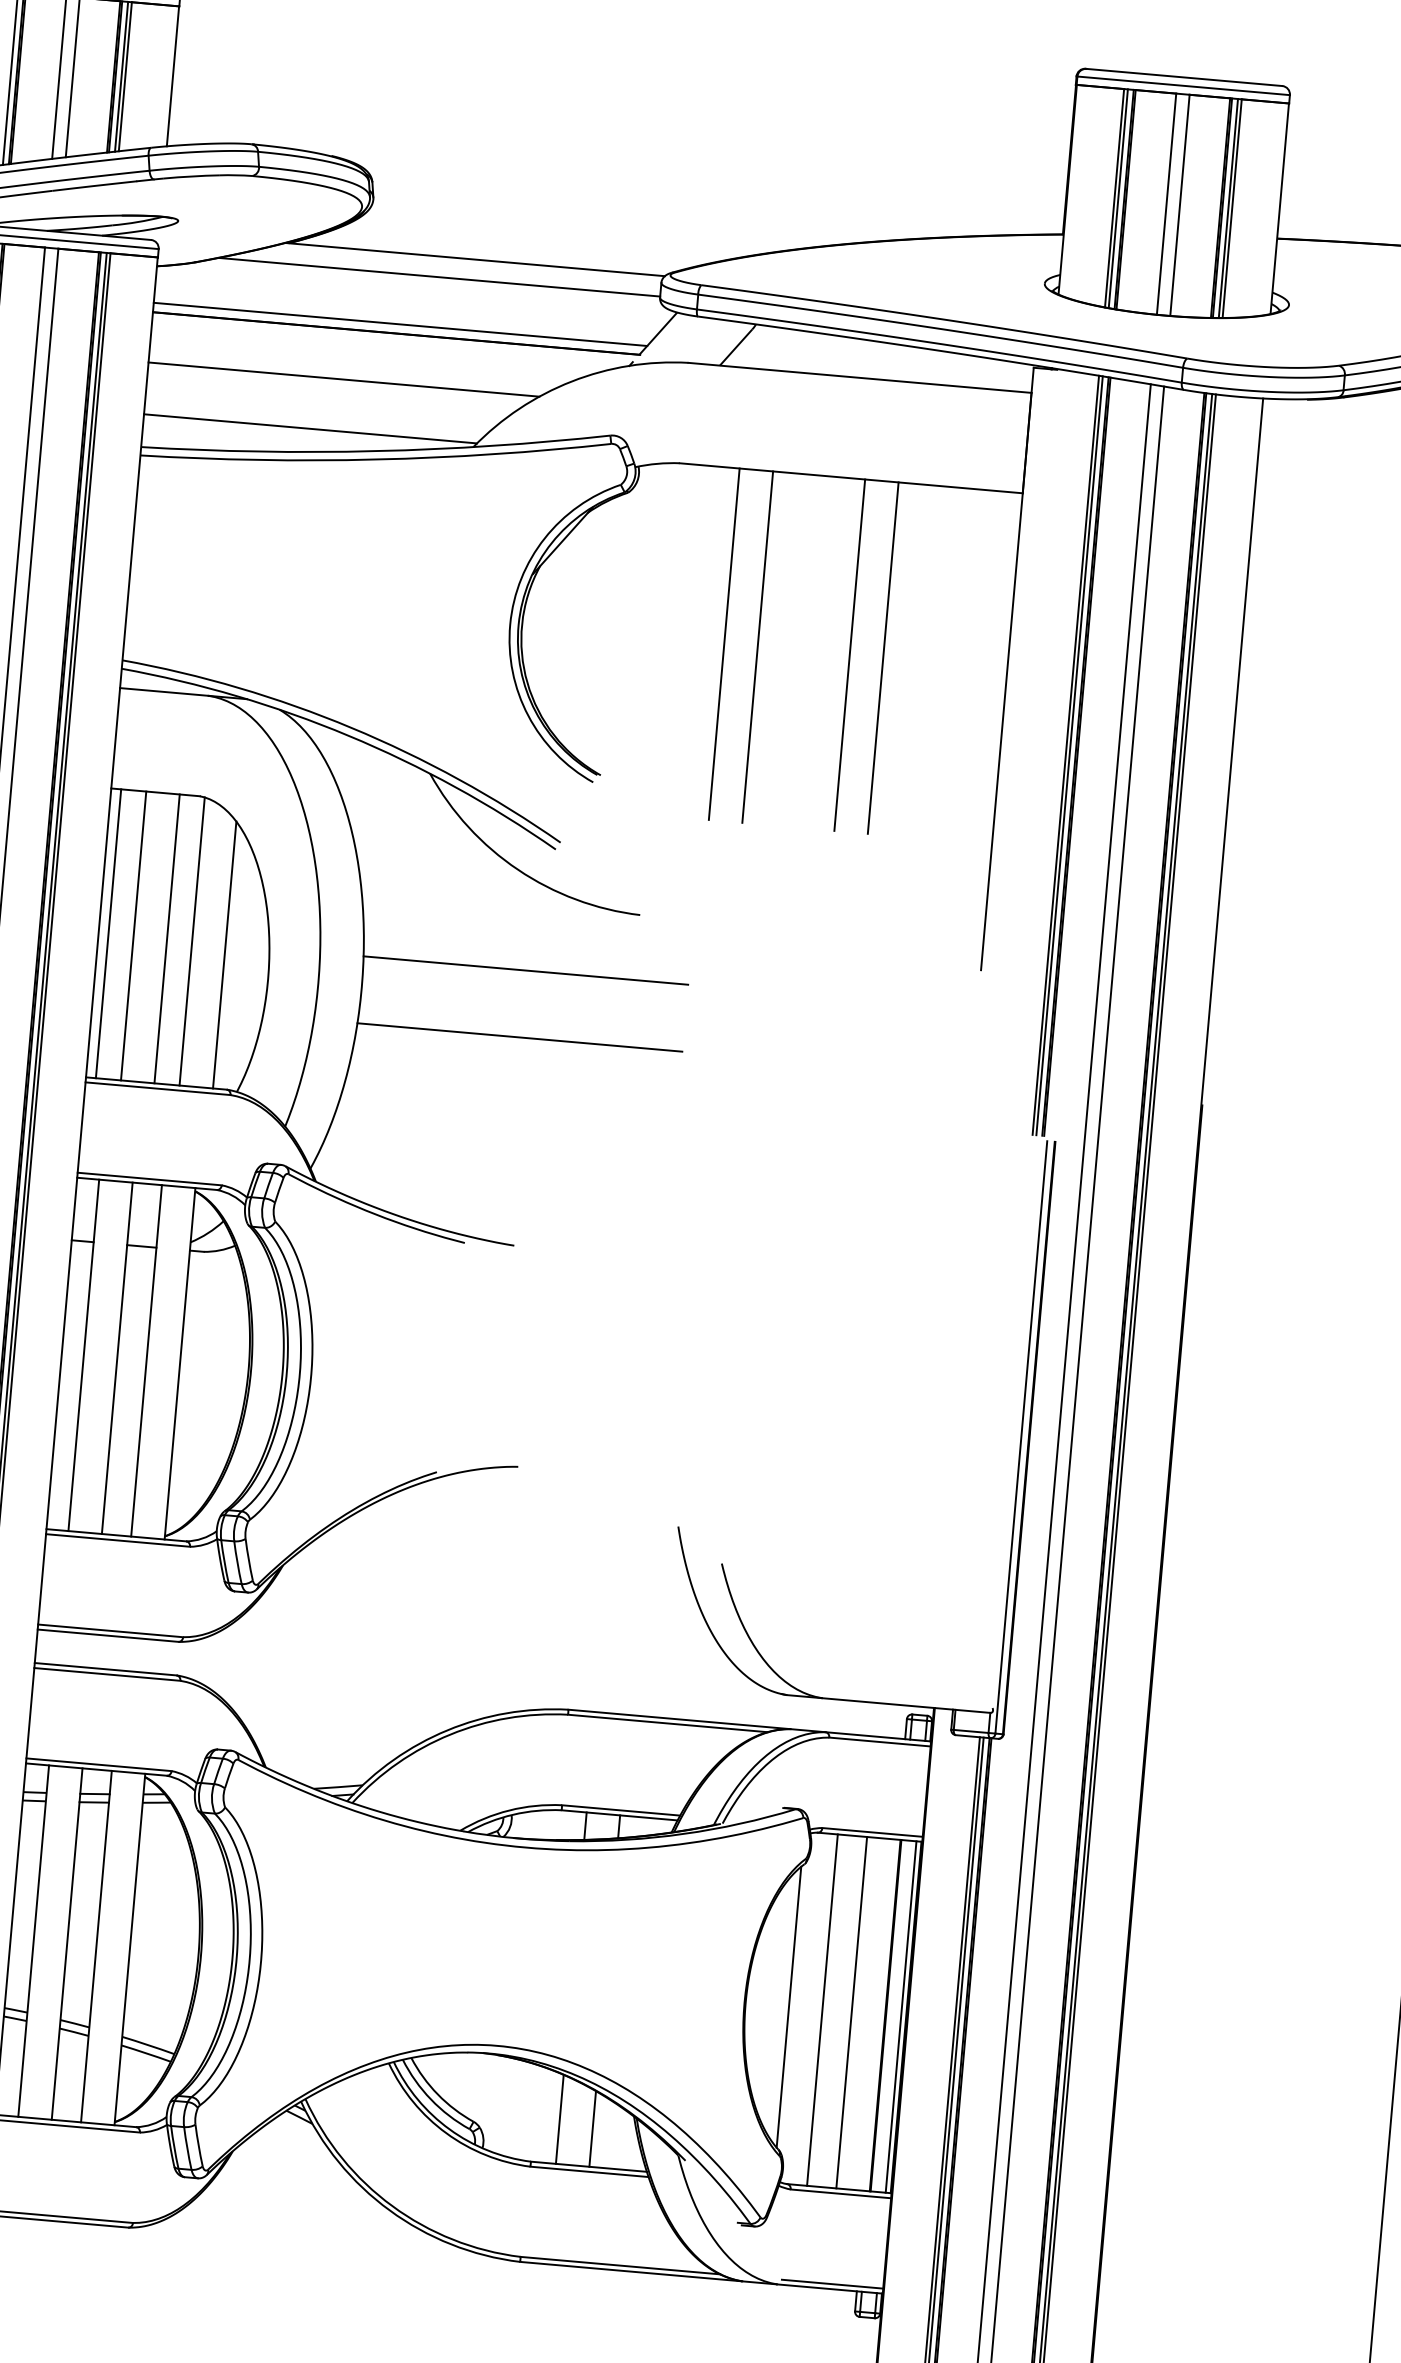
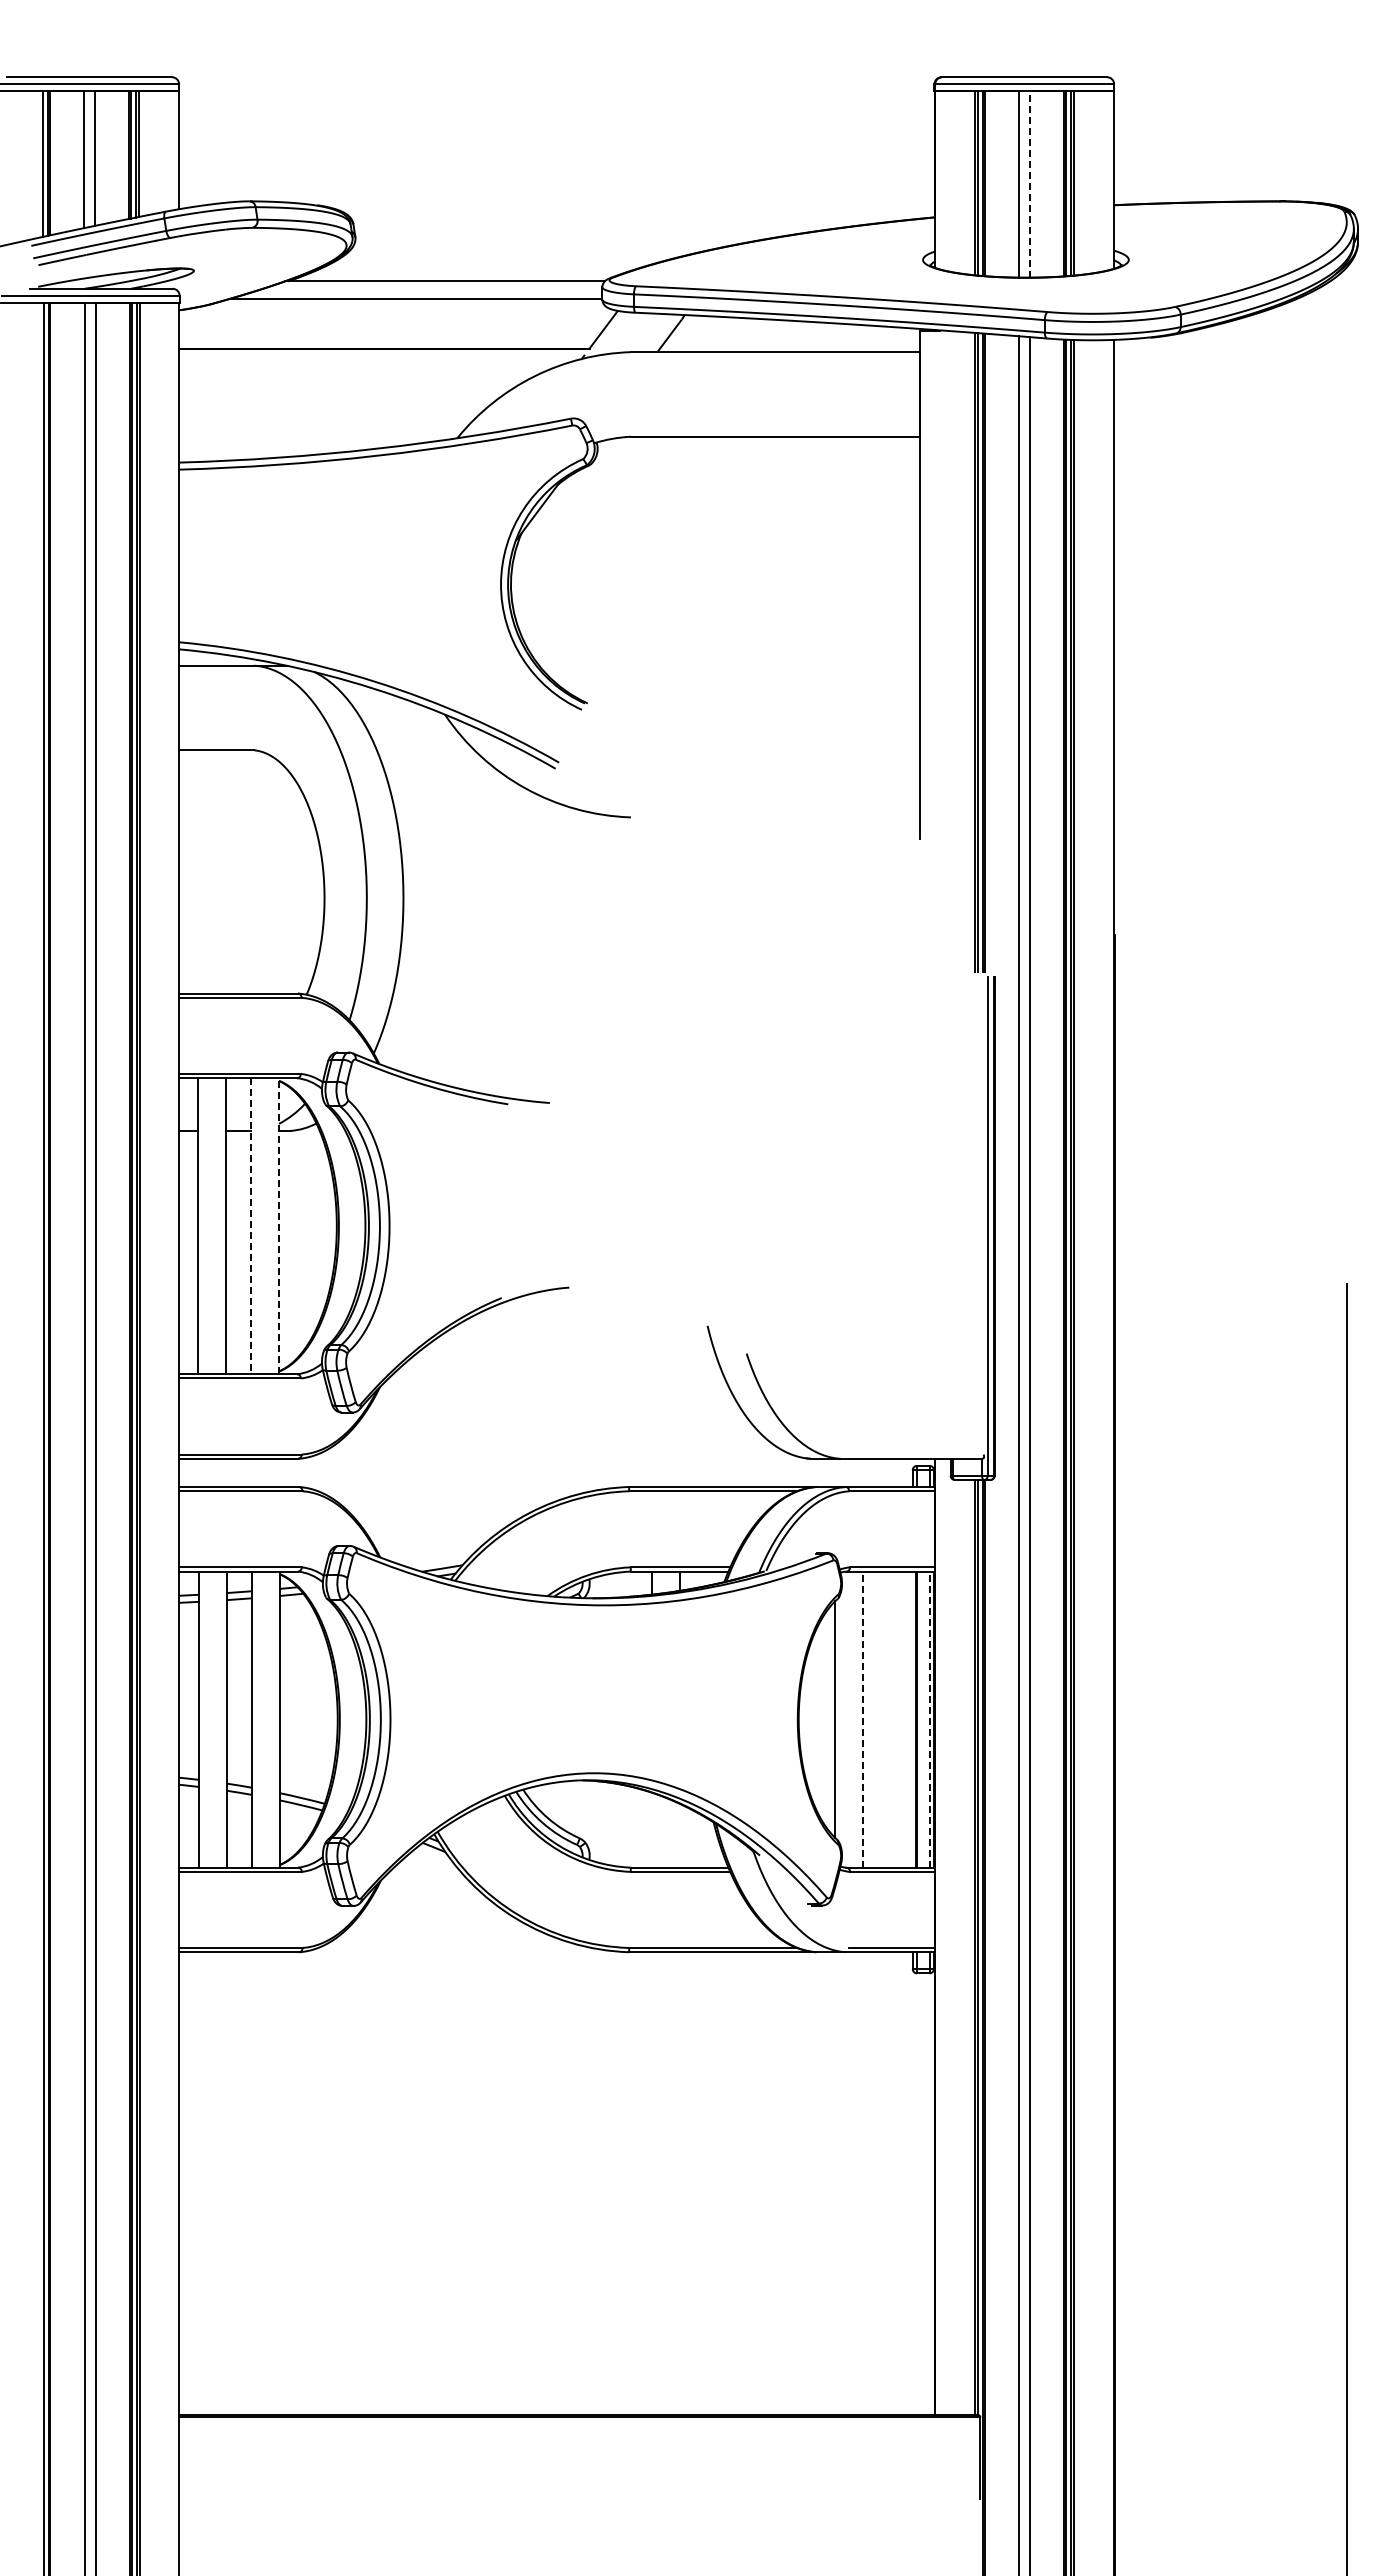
line: (1180, 205) -> (1030, 184), solid -> dashed
line: (400, 324) -> (387, 341), removed
line: (343, 379) -> (343, 391), removed
line: (310, 428) -> (319, 434), removed
line: (724, 643) -> (681, 584), removed
line: (757, 646) -> (709, 584), removed
line: (850, 654) -> (787, 584), removed
line: (883, 657) -> (815, 584), removed
line: (108, 933) -> (187, 871), removed
line: (133, 935) -> (208, 871), removed
line: (167, 938) -> (237, 871), removed
line: (192, 940) -> (258, 871), removed
line: (224, 954) -> (286, 880), removed
line: (525, 970) -> (539, 872), removed
line: (520, 1037) -> (539, 928), removed
line: (146, 1361) -> (250, 1226), solid -> dashed
line: (180, 1362) -> (279, 1225), solid -> dashed
line: (822, 2010) -> (863, 1719), solid -> dashed
line: (852, 2012) -> (888, 1719), removed
line: (900, 2016) -> (929, 1719), solid -> dashed
line: (559, 2118) -> (651, 1829), removed
line: (593, 2128) -> (680, 1835), removed

